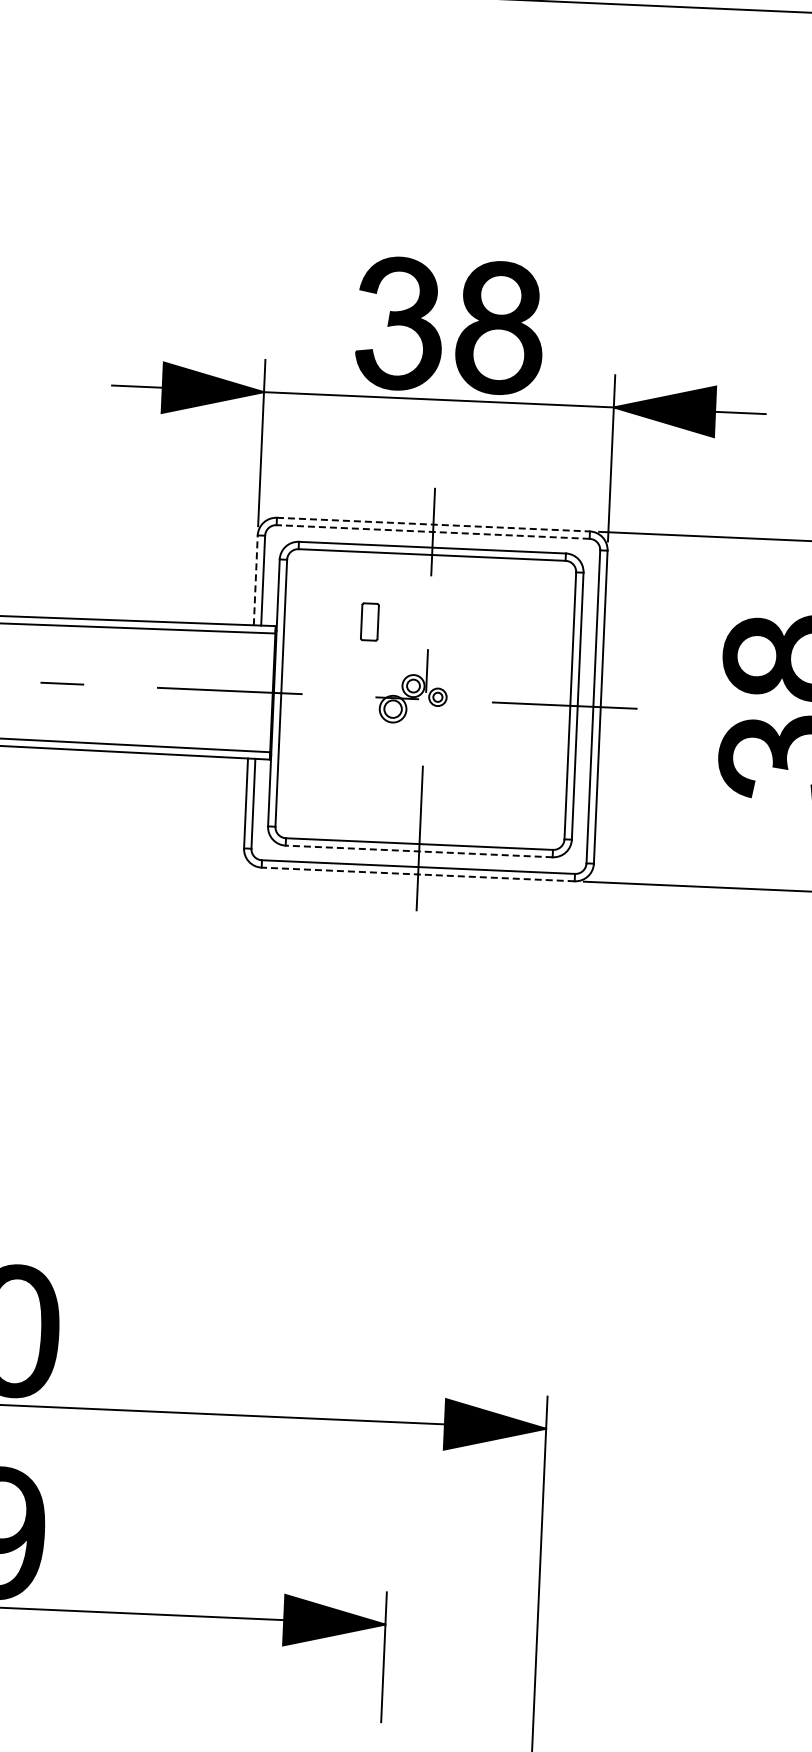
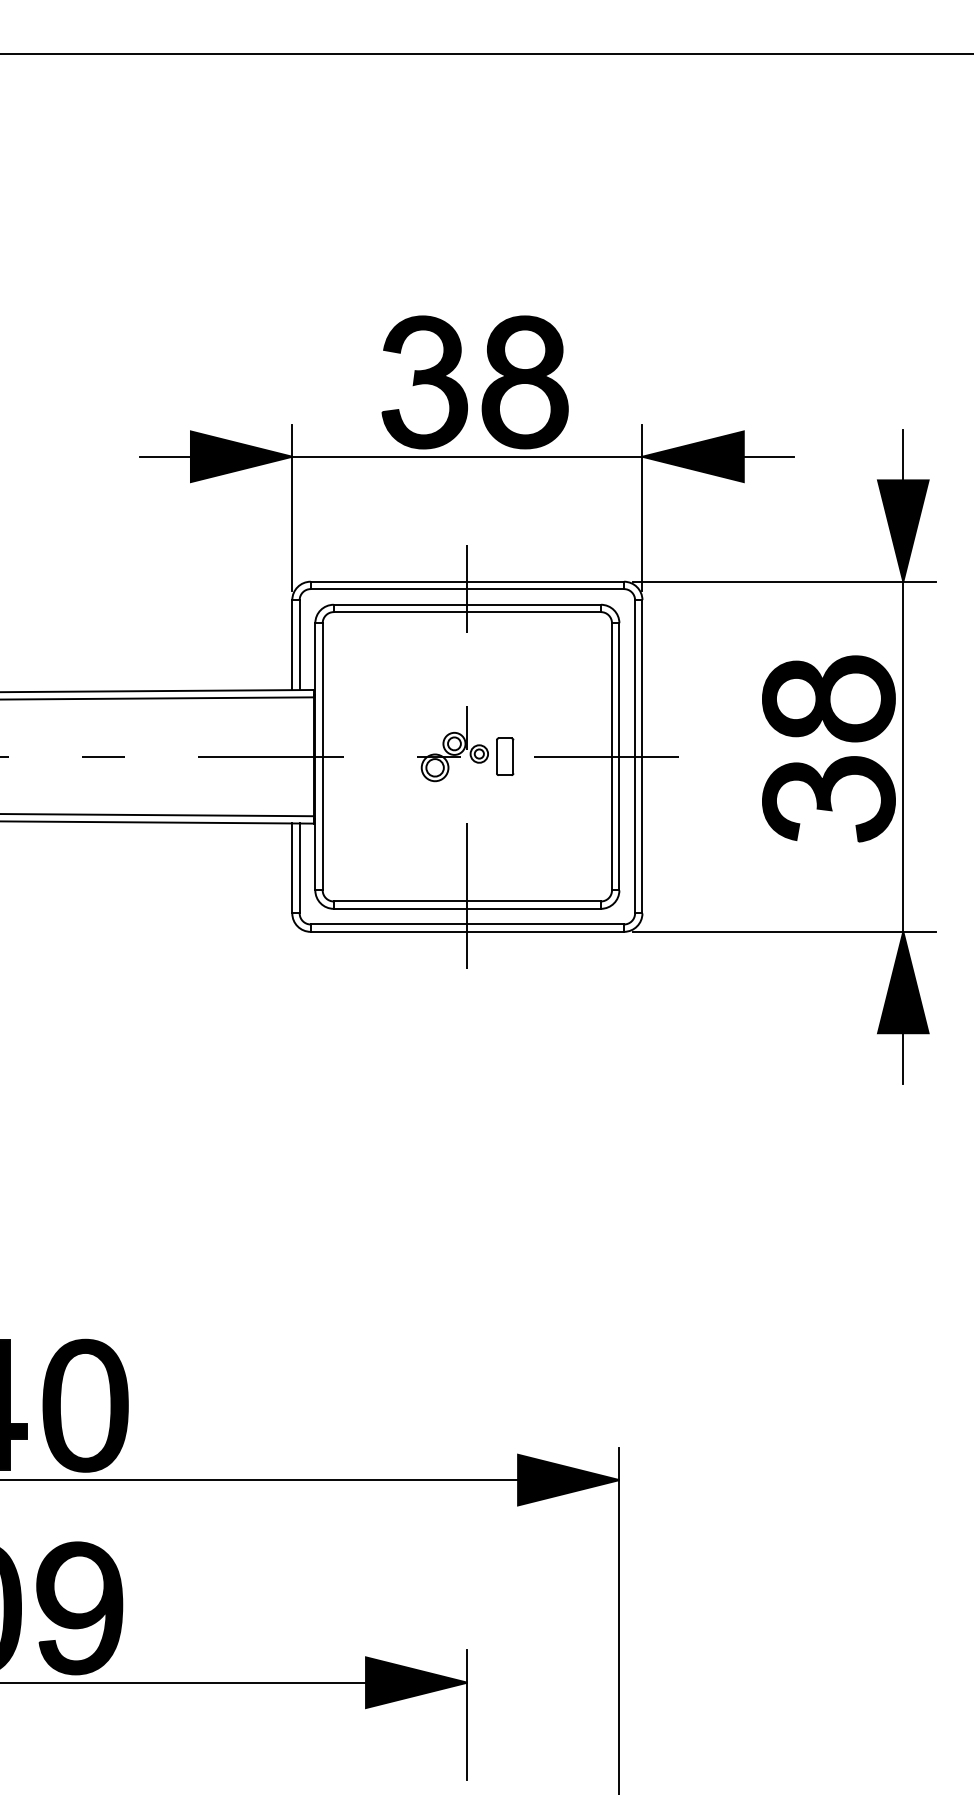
line: (433, 524) -> (467, 581), dashed -> solid
line: (433, 532) -> (467, 589), dashed -> solid
line: (255, 580) -> (292, 645), dashed -> solid
part: (370, 621) -> (505, 756), moved
line: (419, 851) -> (467, 908), dashed -> solid
line: (418, 874) -> (467, 931), dashed -> solid

